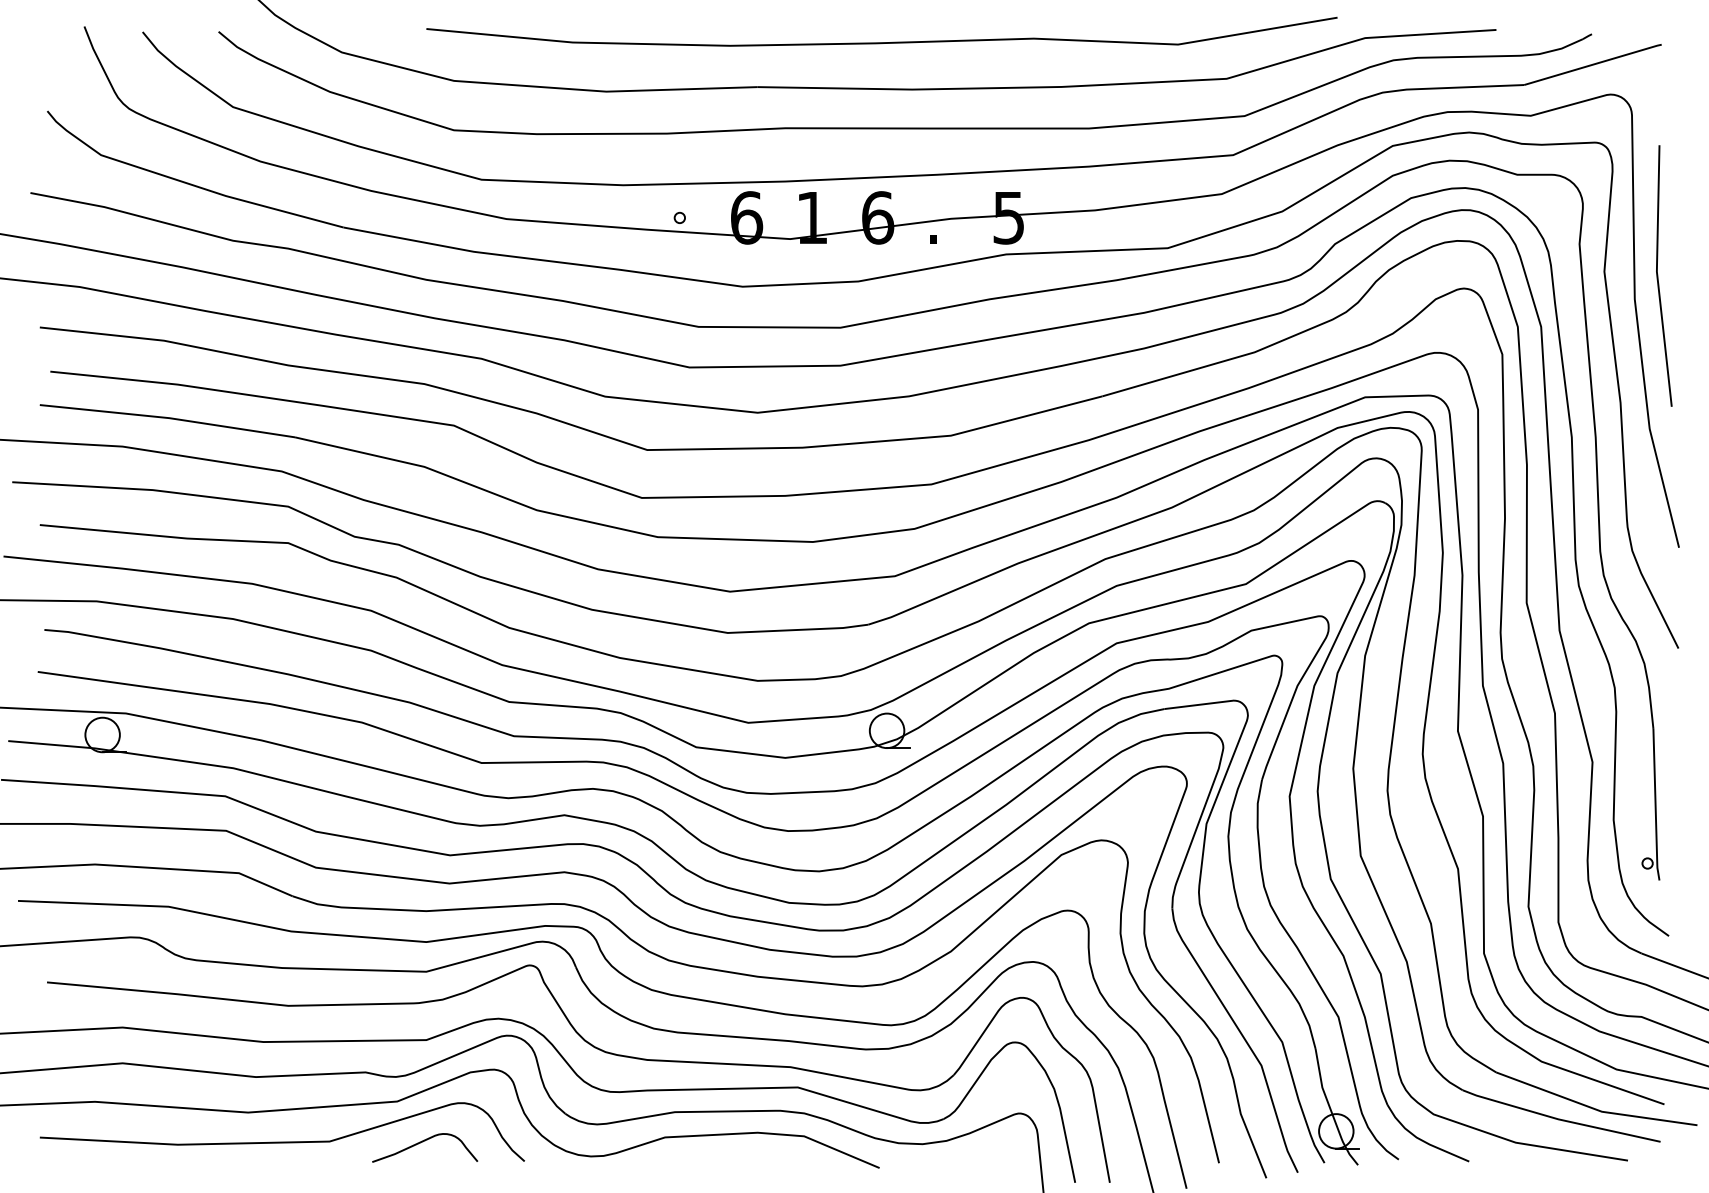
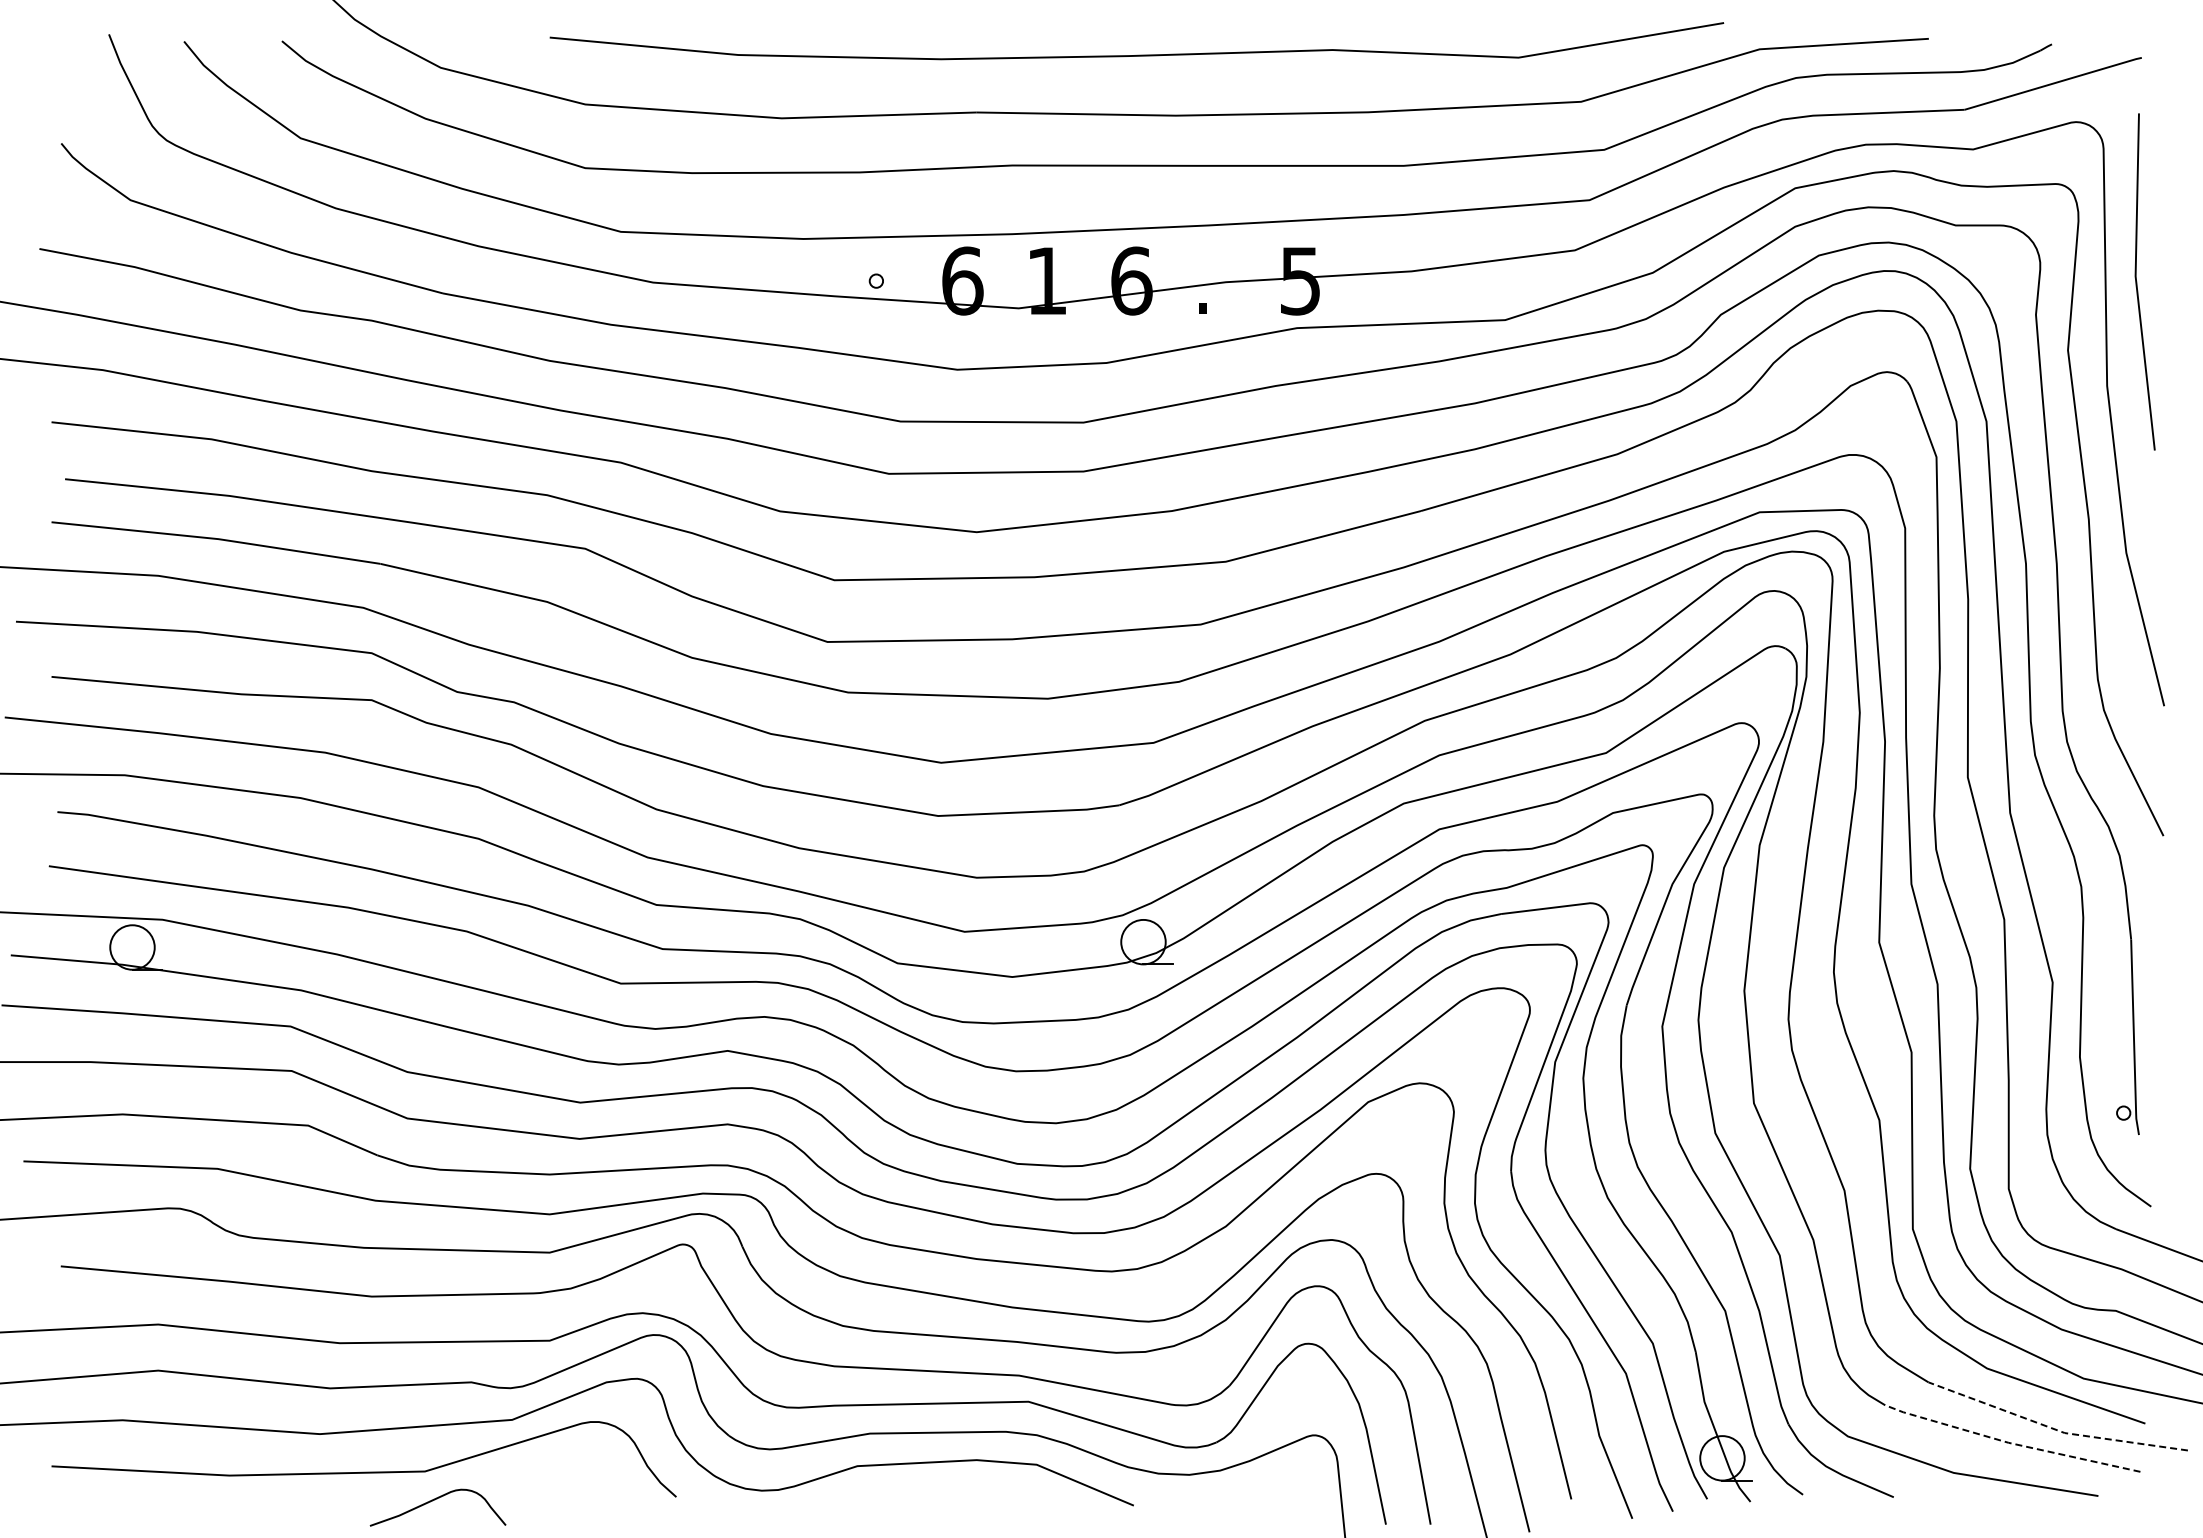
line: (1658, 275) -> (2137, 281), moved
line: (1594, 1108) -> (2055, 1429), solid -> dashed
line: (1559, 1119) -> (2009, 1443), solid -> dashed
curve: (423, 1142) -> (435, 1500), moved

